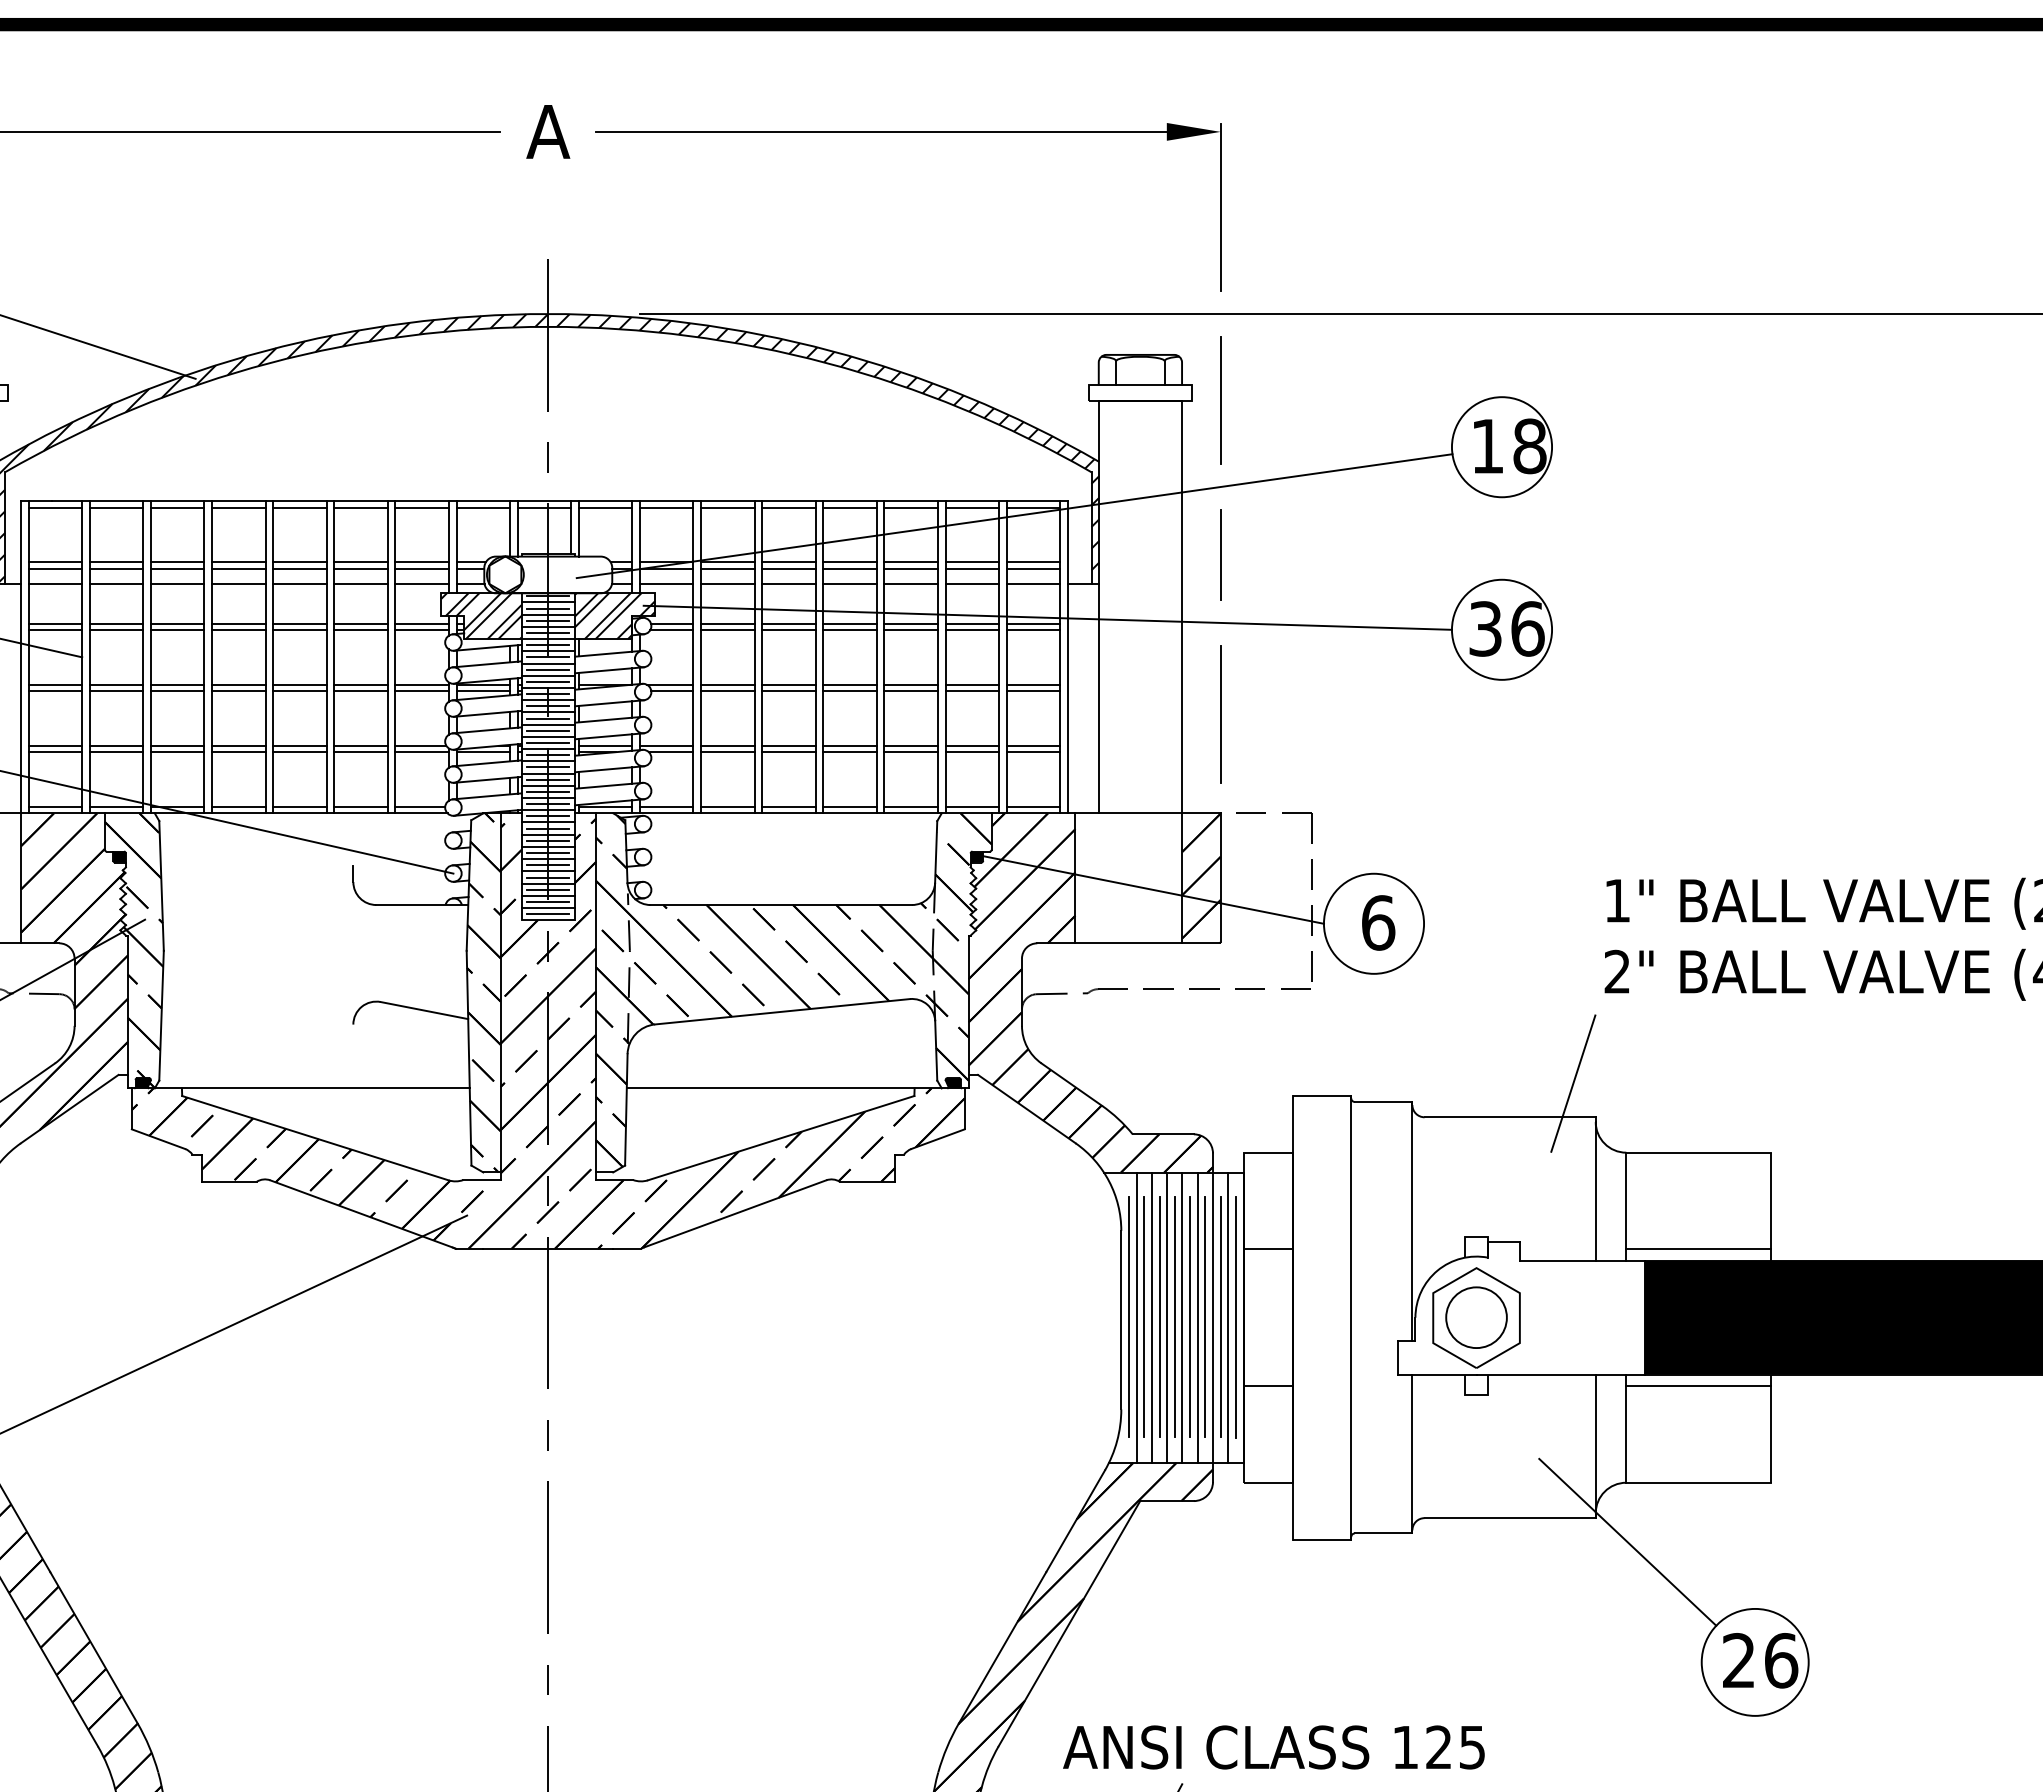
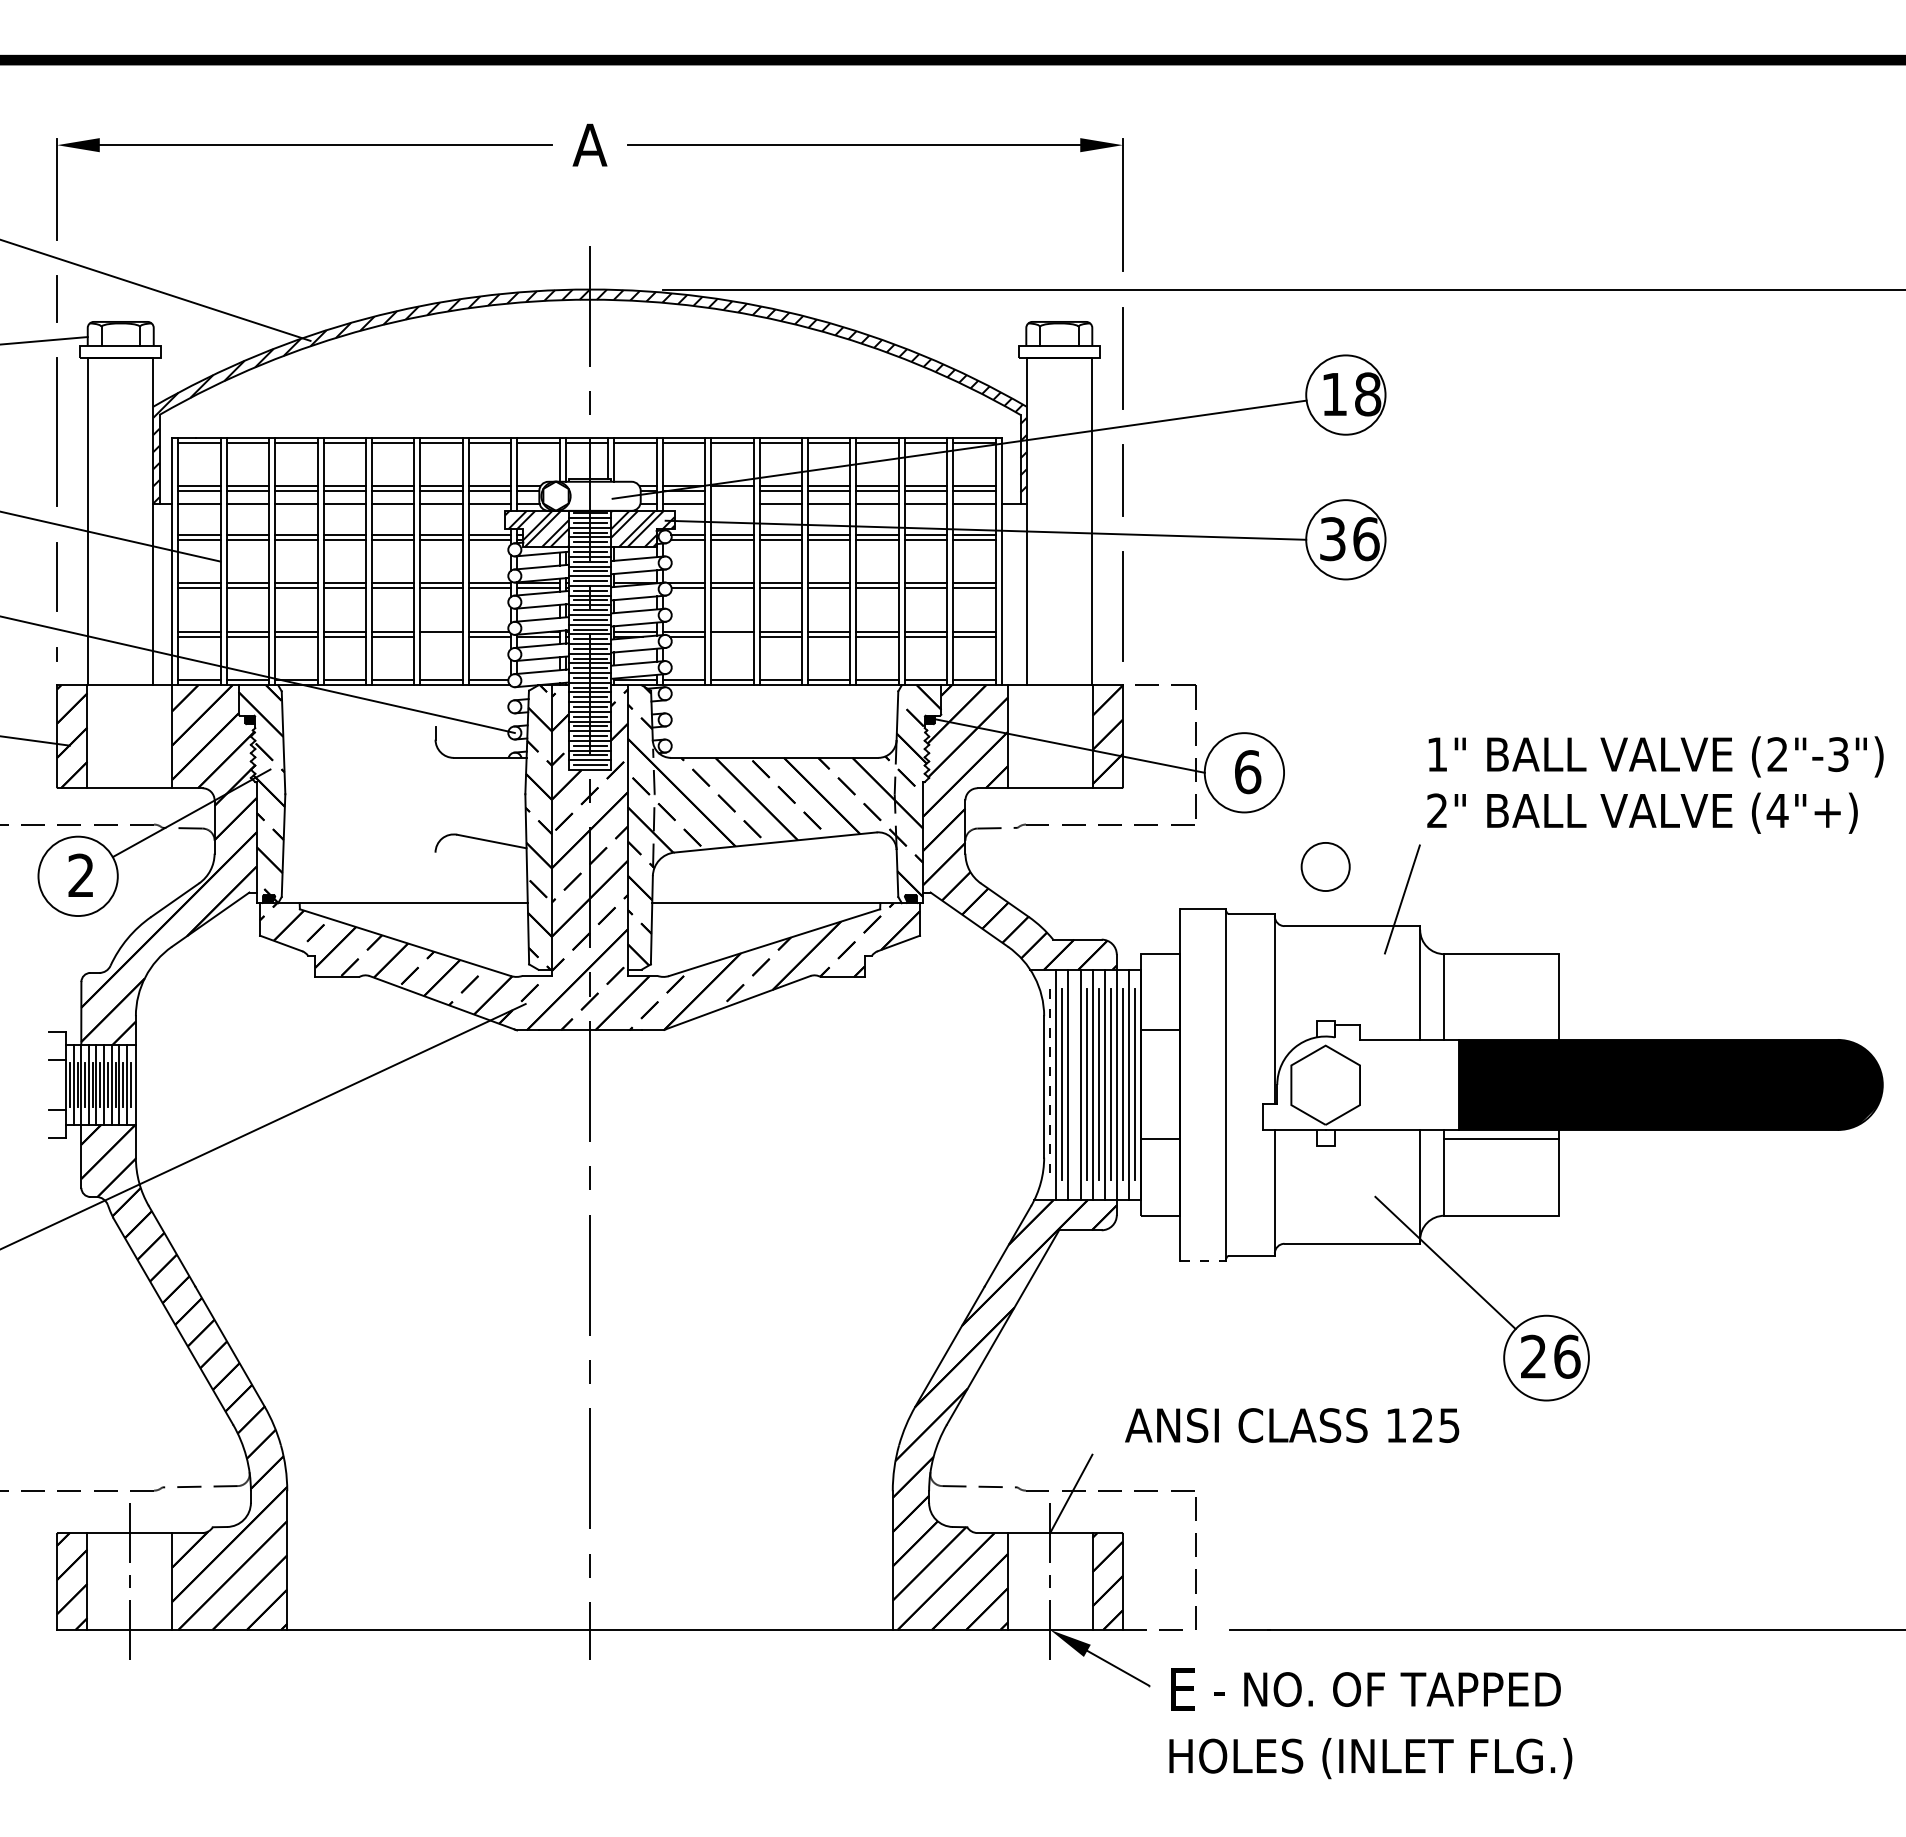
line: (728, 568) -> (732, 491), removed
line: (728, 584) -> (732, 503), removed
line: (360, 751) -> (441, 636), removed
line: (728, 751) -> (732, 636), removed
line: (1698, 1248) -> (1501, 1030), removed
line: (1129, 1317) -> (1050, 1084), solid -> dashed
line: (1159, 1317) -> (1074, 1084), removed
circle: (1476, 1317) -> (1325, 866), moved
line: (1322, 1540) -> (1203, 1261), solid -> dashed
text: (1274, 1747) -> (1292, 1425), moved

